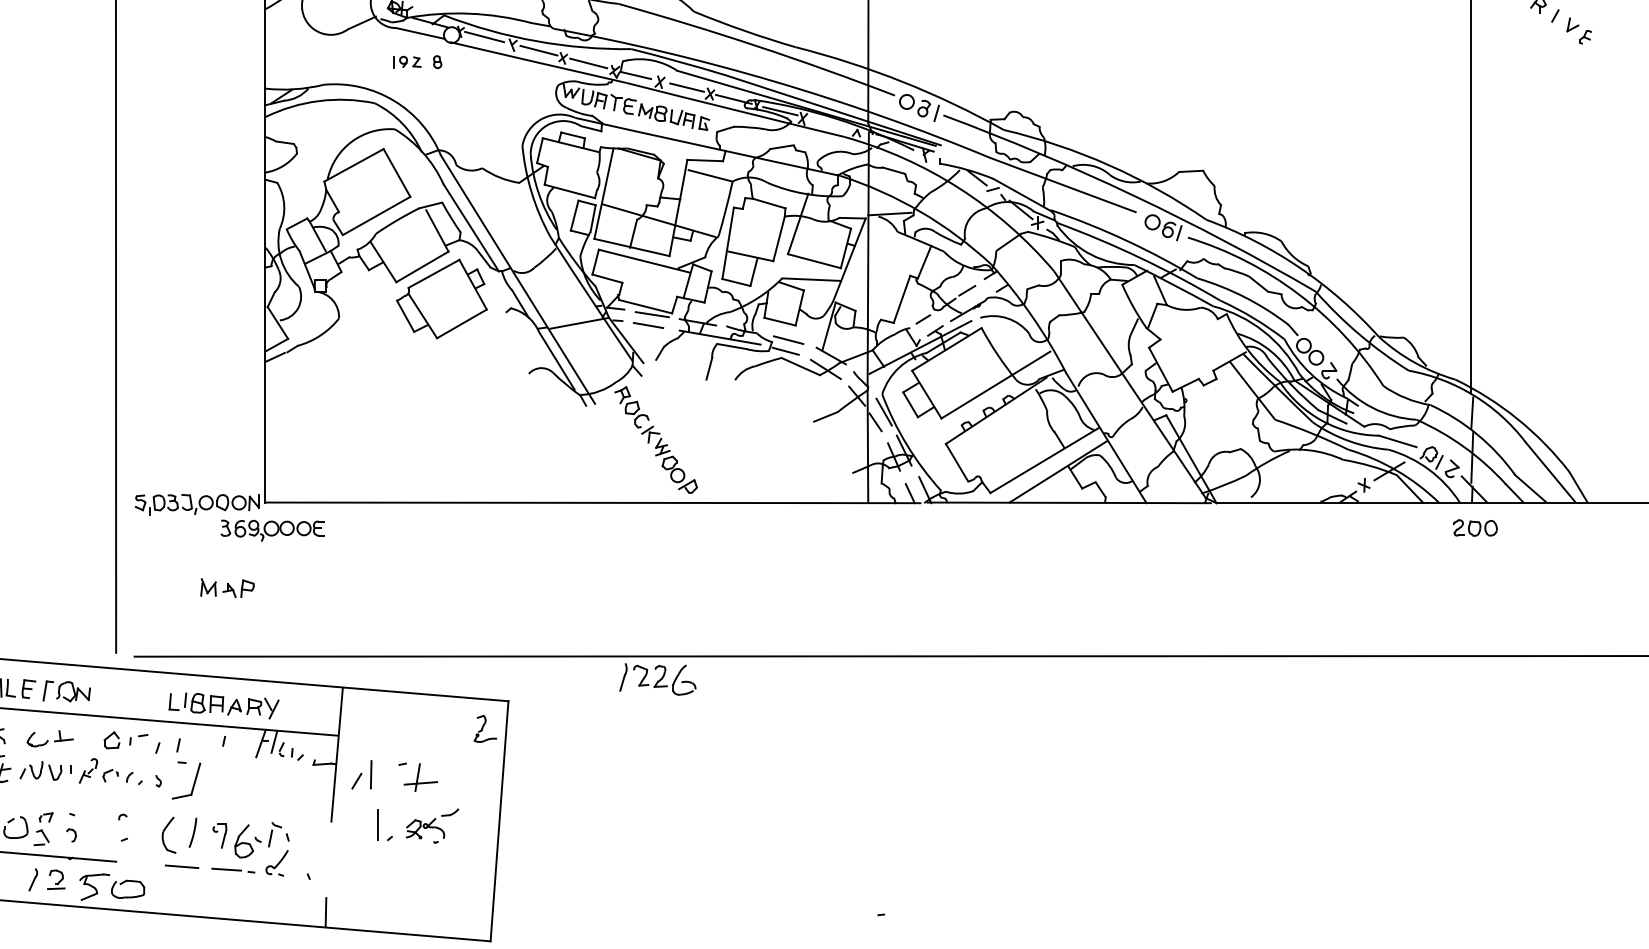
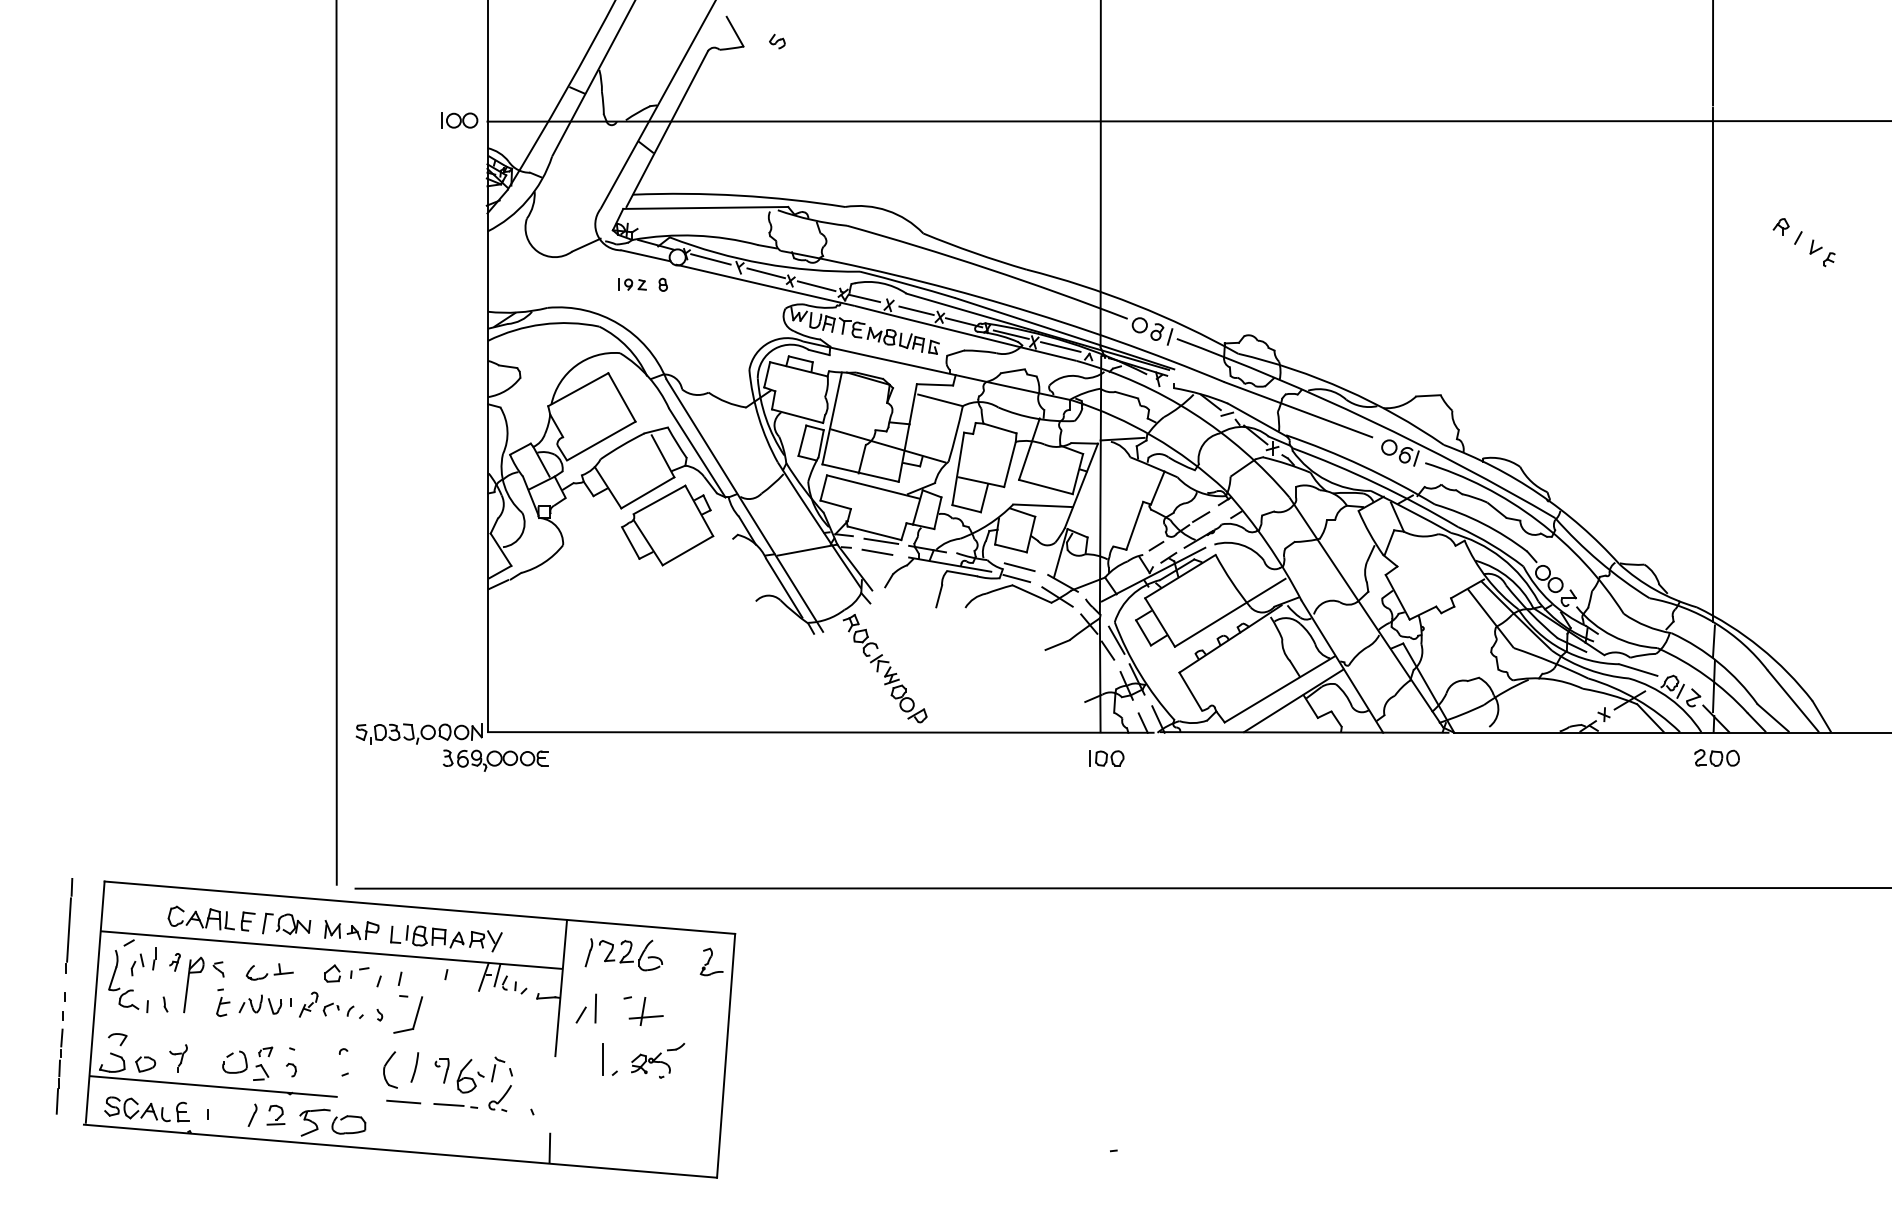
line: (828, 122) -> (1060, 346), added
part: (874, 528) -> (1106, 758), added
part: (227, 588) -> (351, 930), moved
part: (657, 679) -> (623, 954), moved

